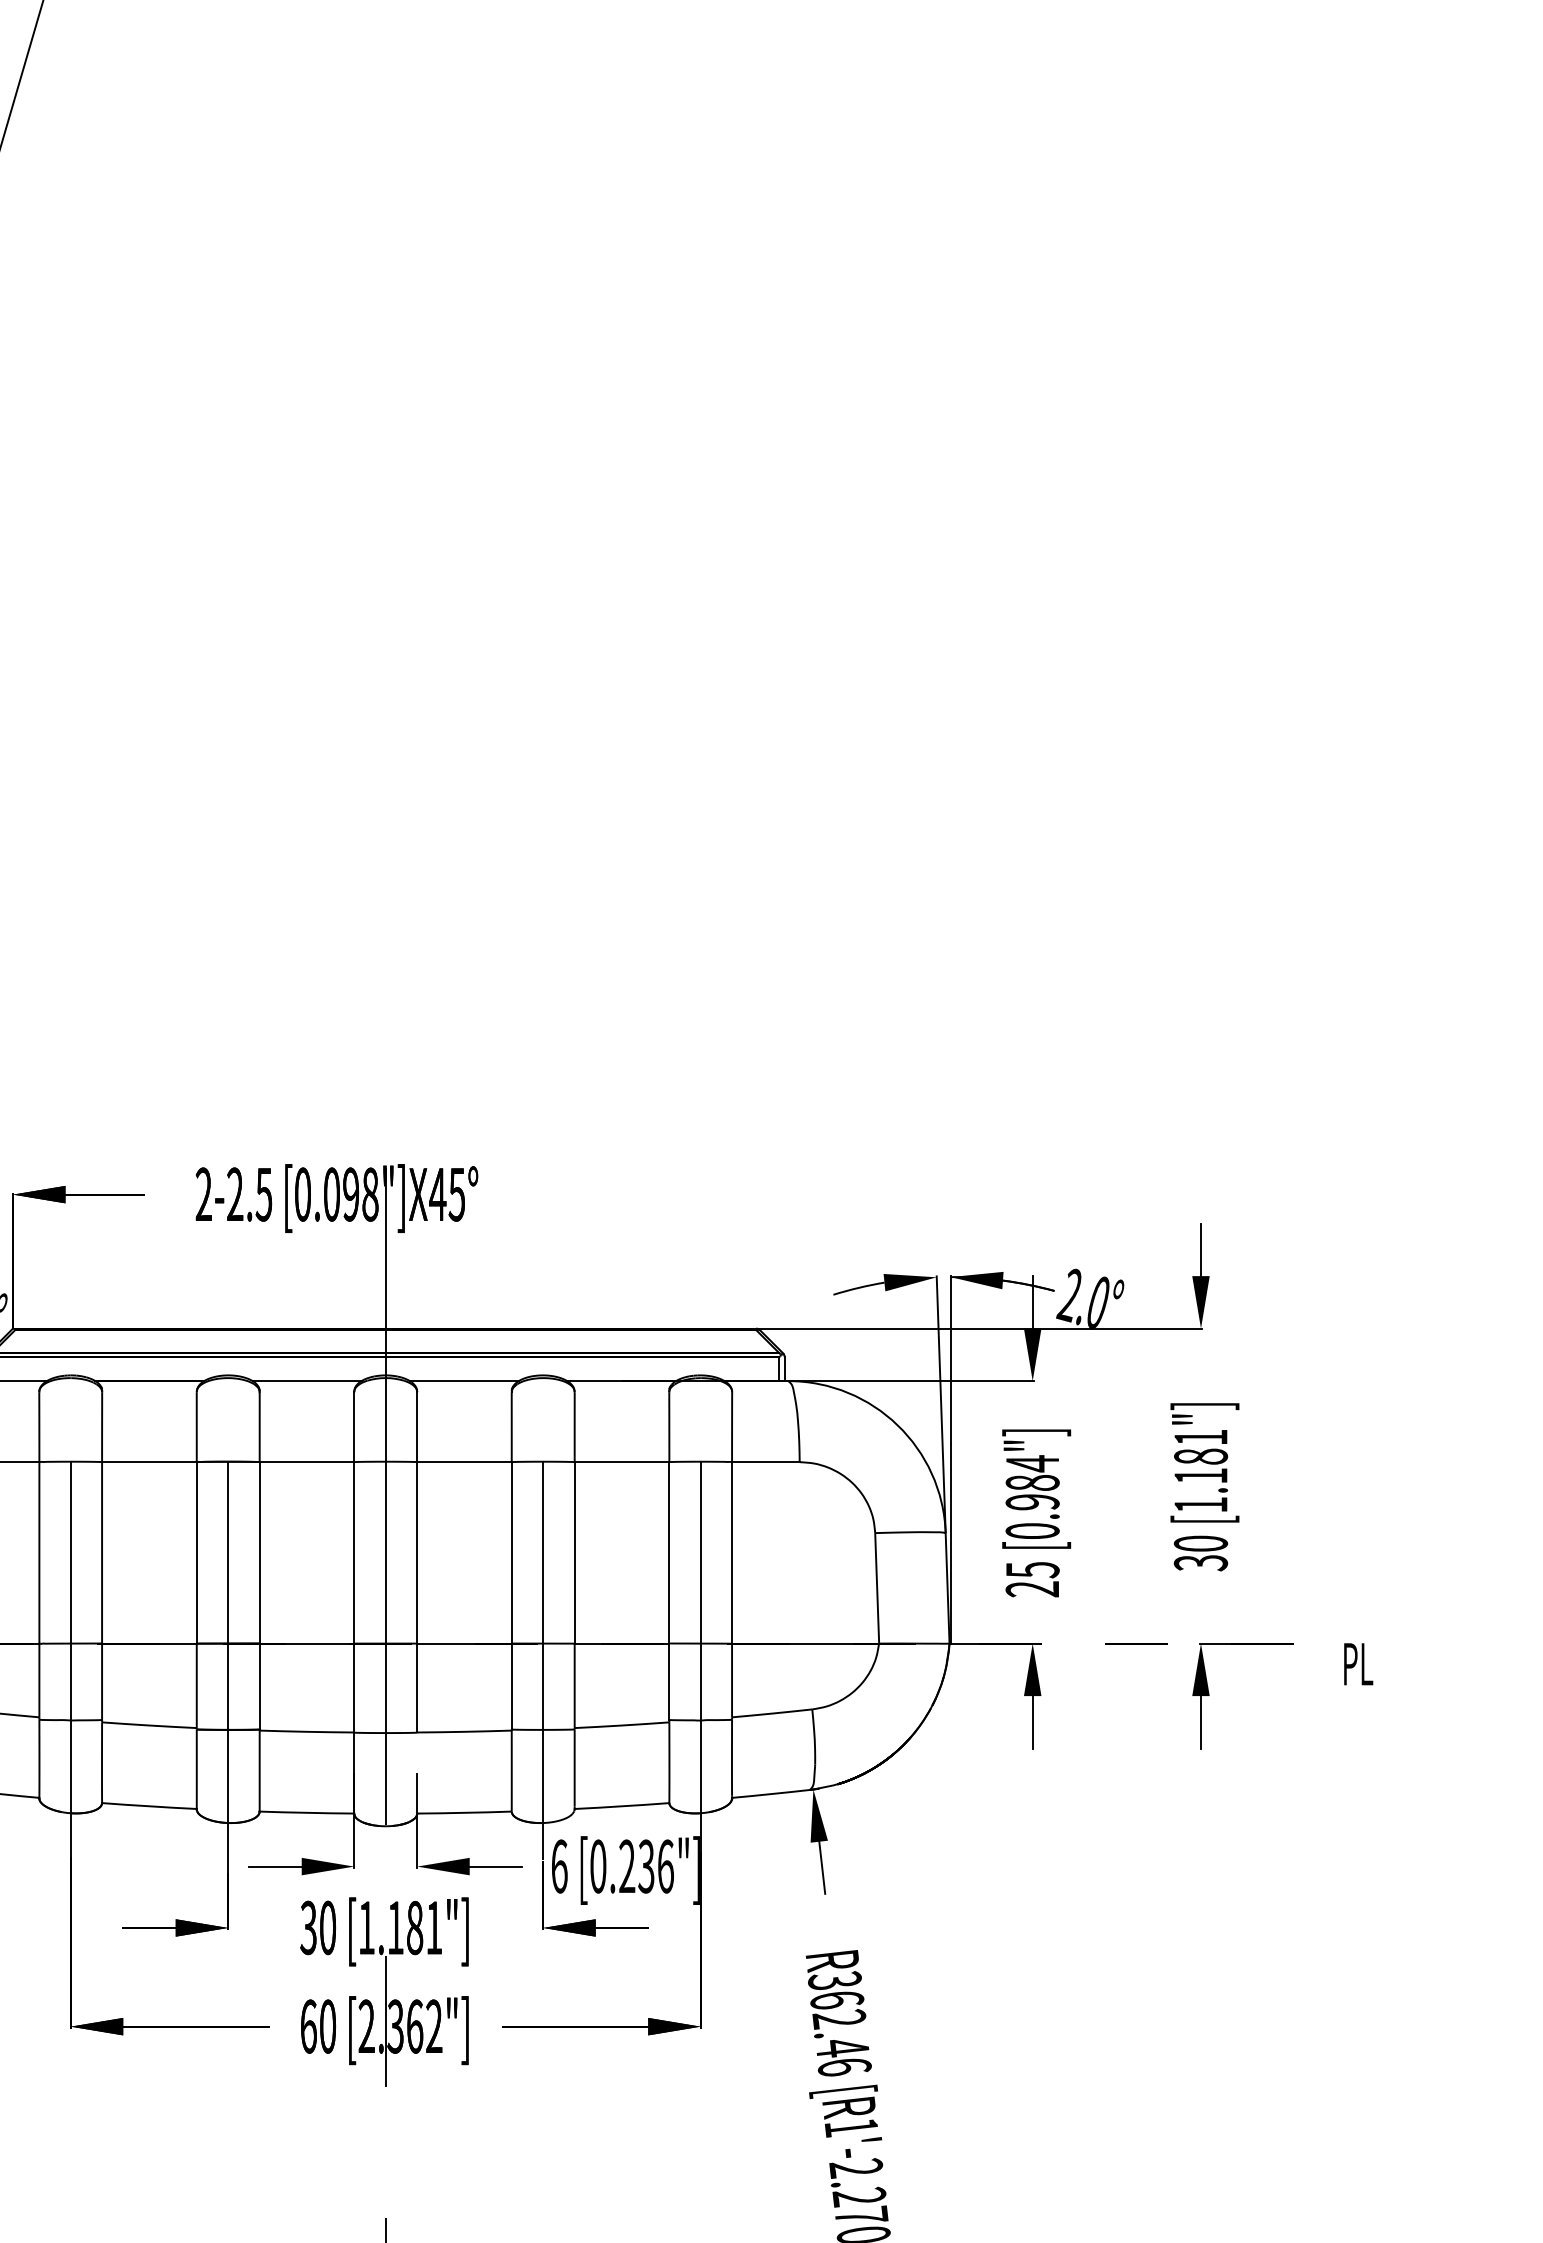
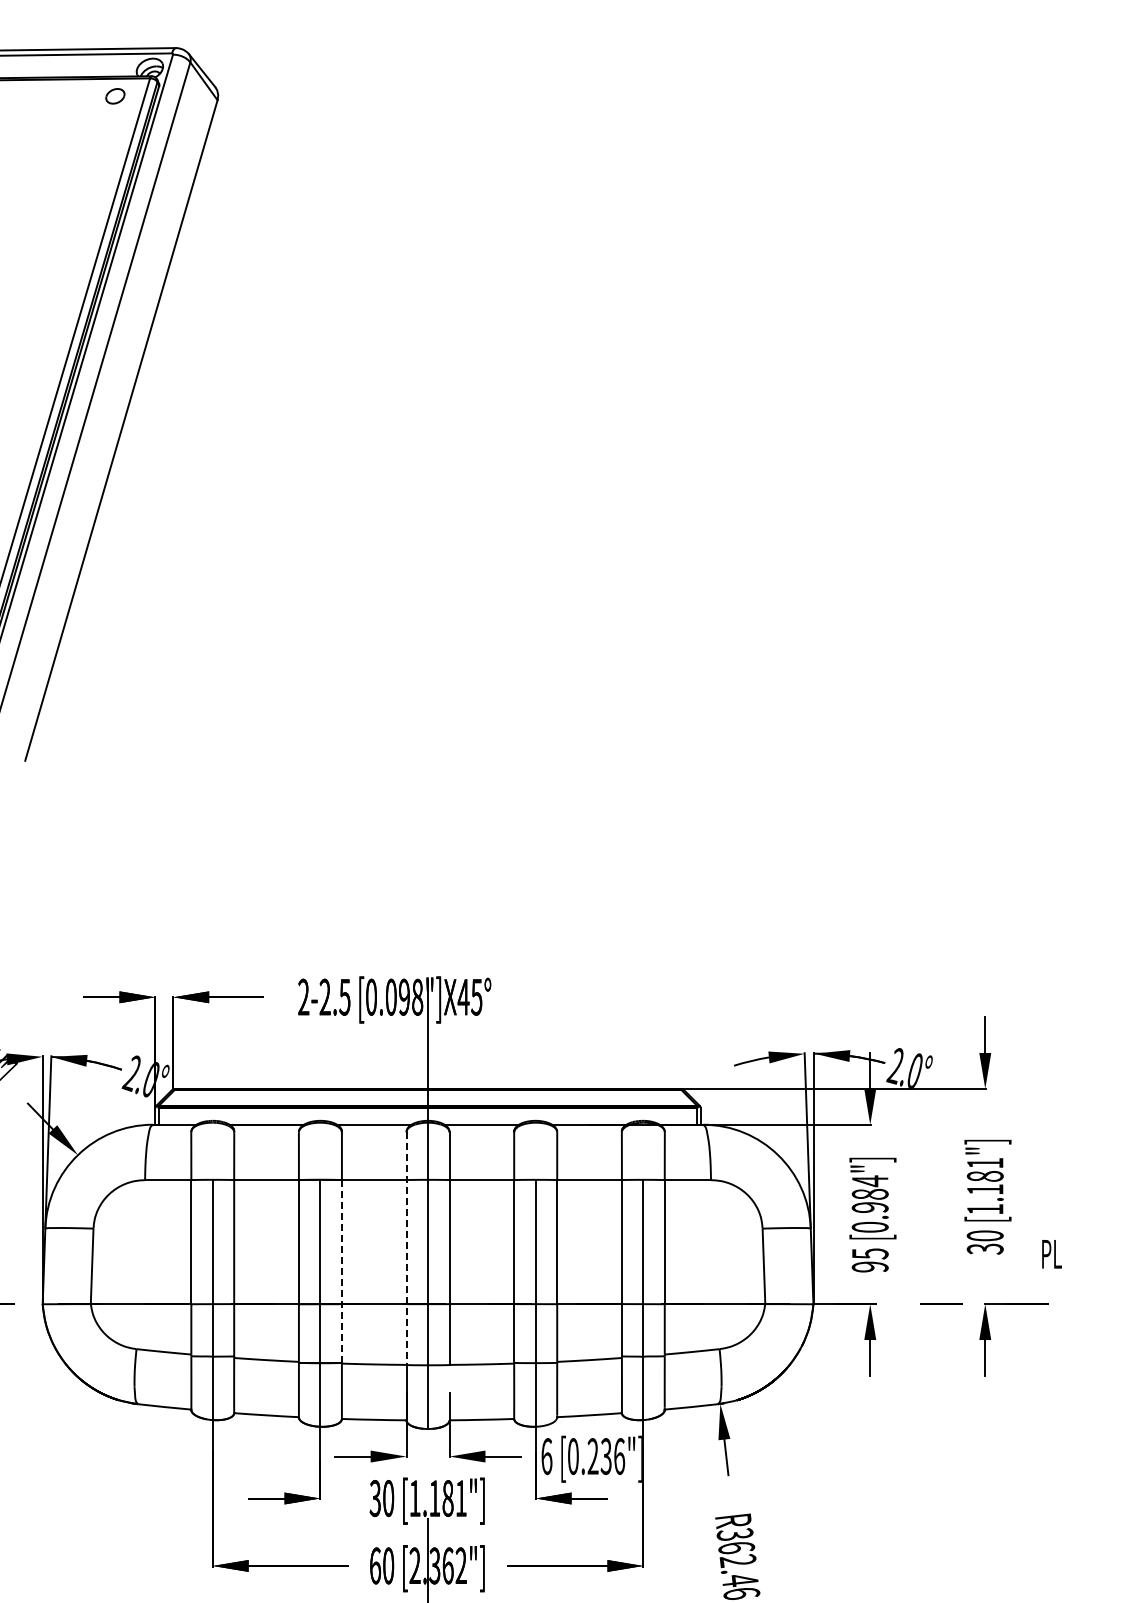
line: (354, 1563) -> (406, 1249), solid -> dashed
text: (1033, 1588) -> (870, 1266), 25 -> 95
line: (259, 1595) -> (341, 1271), solid -> dashed
text: (1357, 1664) -> (1051, 1254), moved

